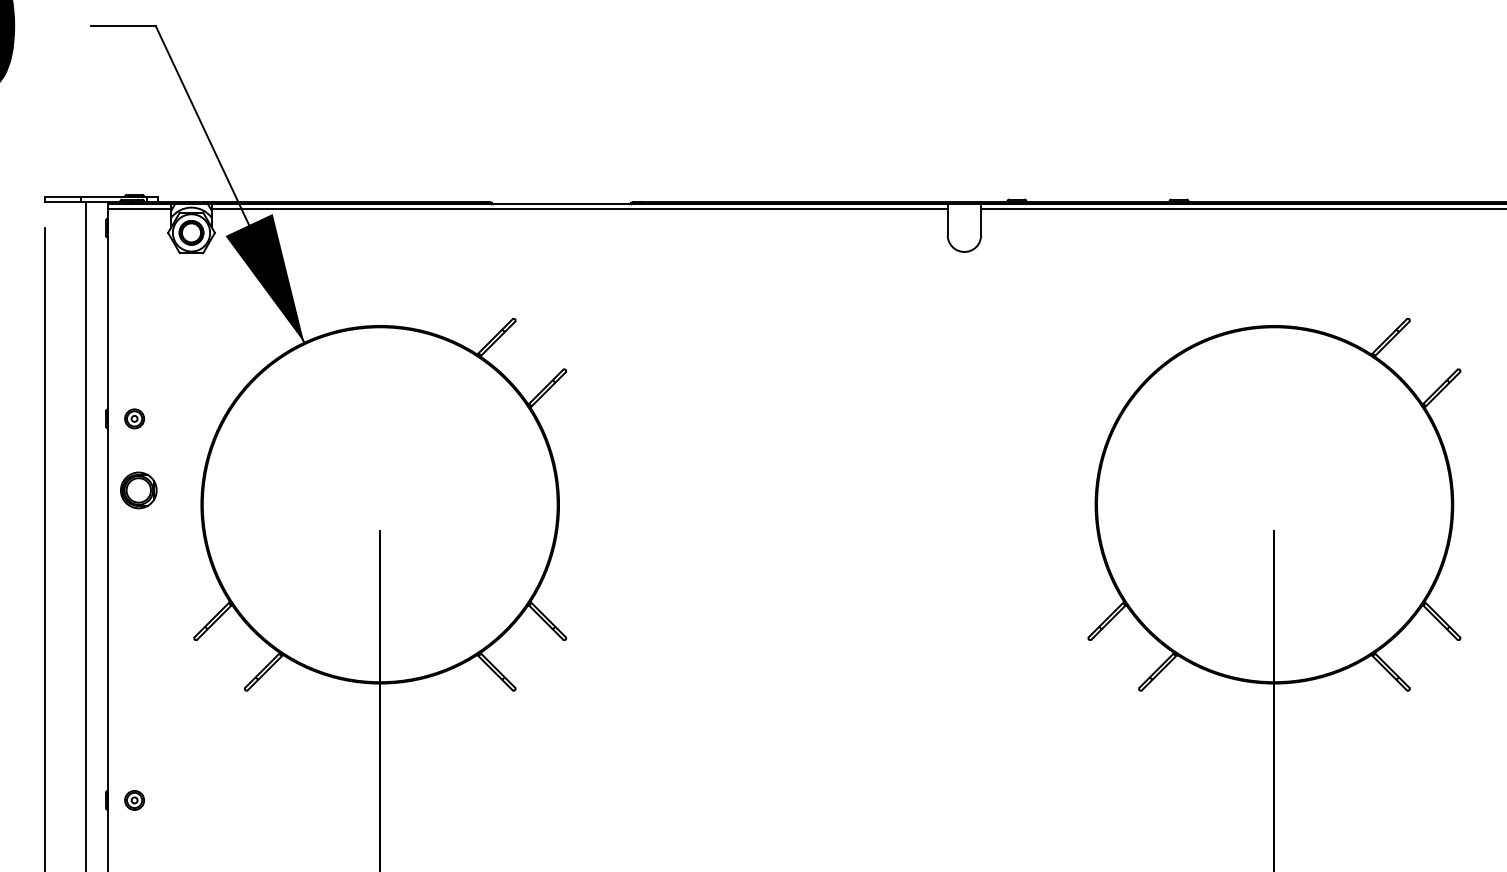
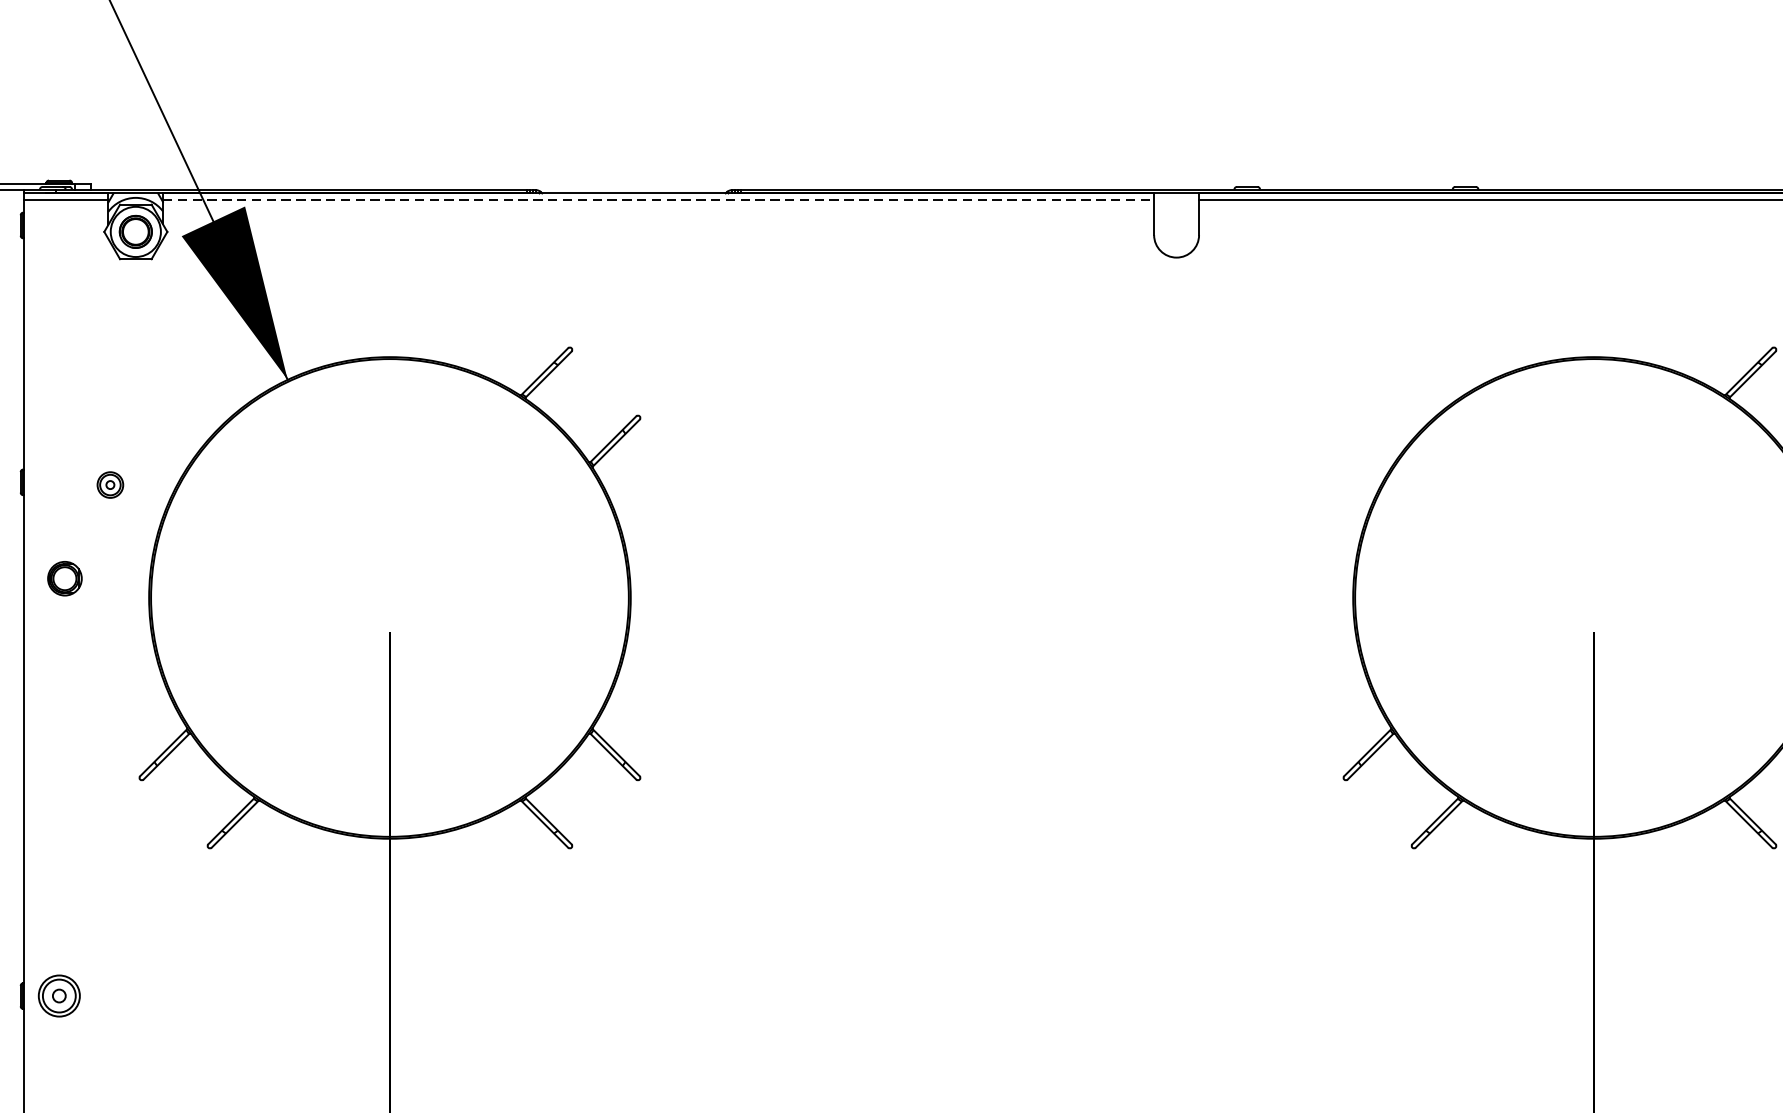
line: (580, 209) -> (659, 200), solid -> dashed
part: (134, 418) -> (110, 484), moved
part: (138, 490) -> (64, 578), size x0.7
part: (134, 800) -> (59, 996), size x1.6

